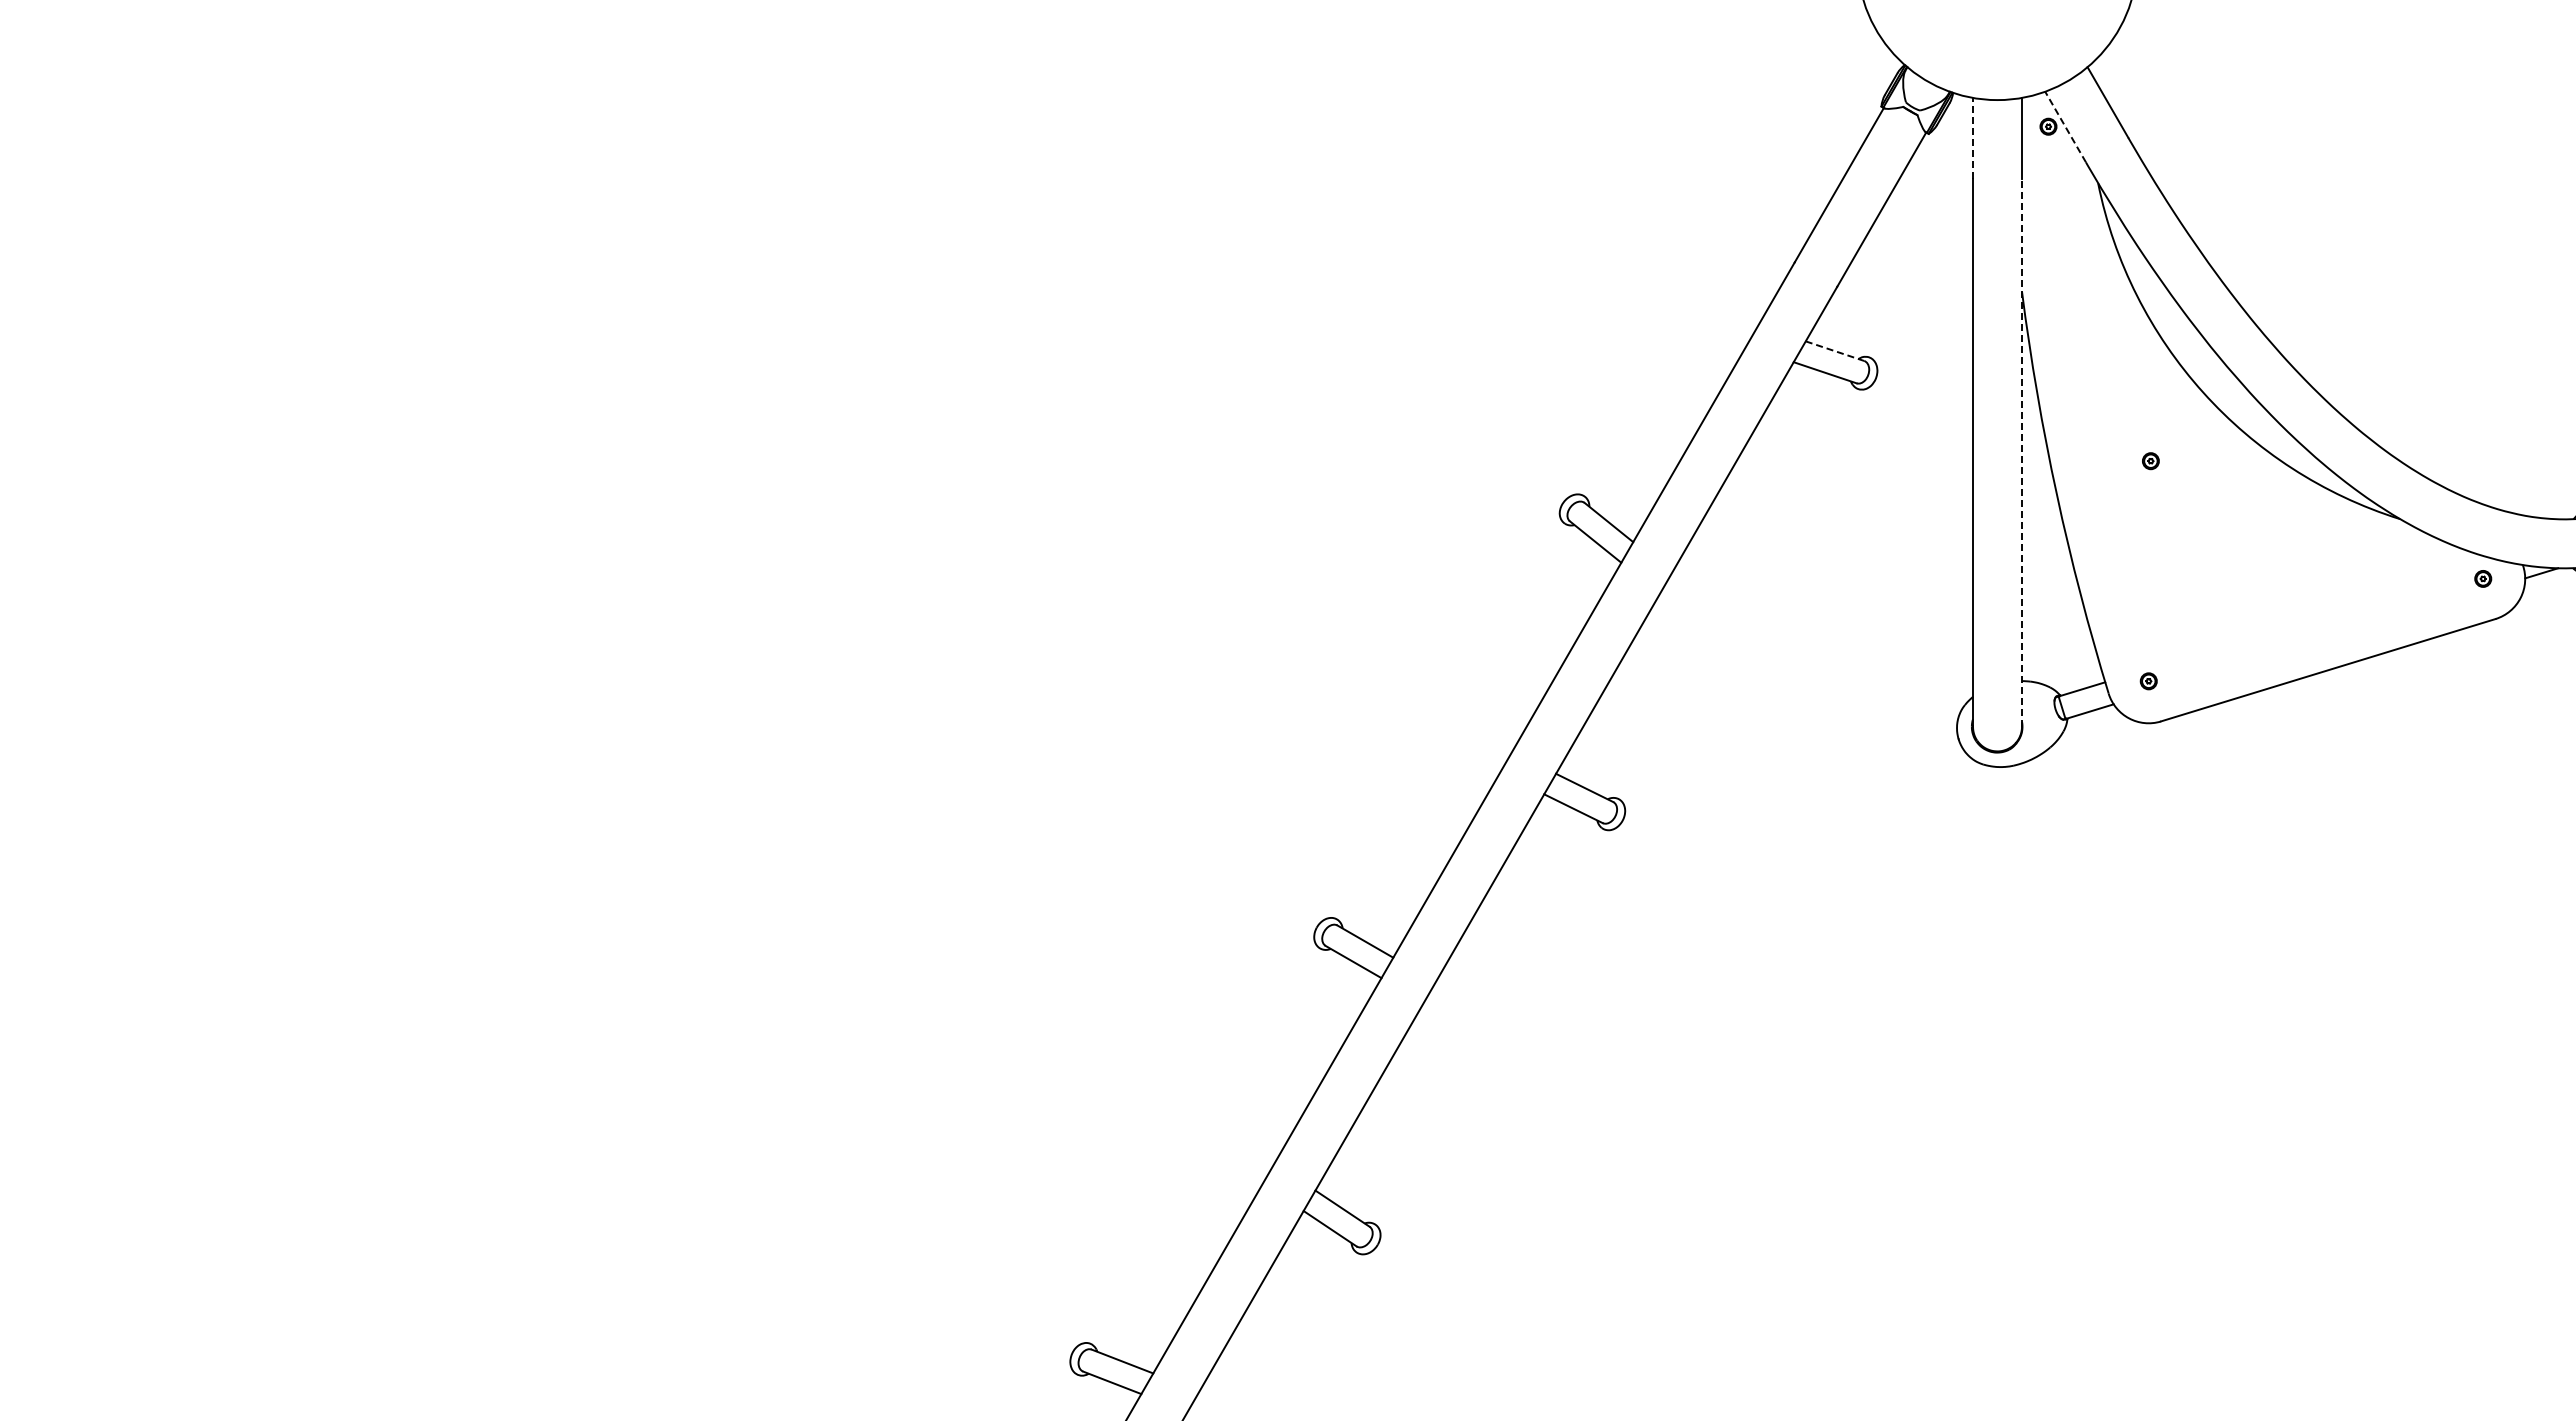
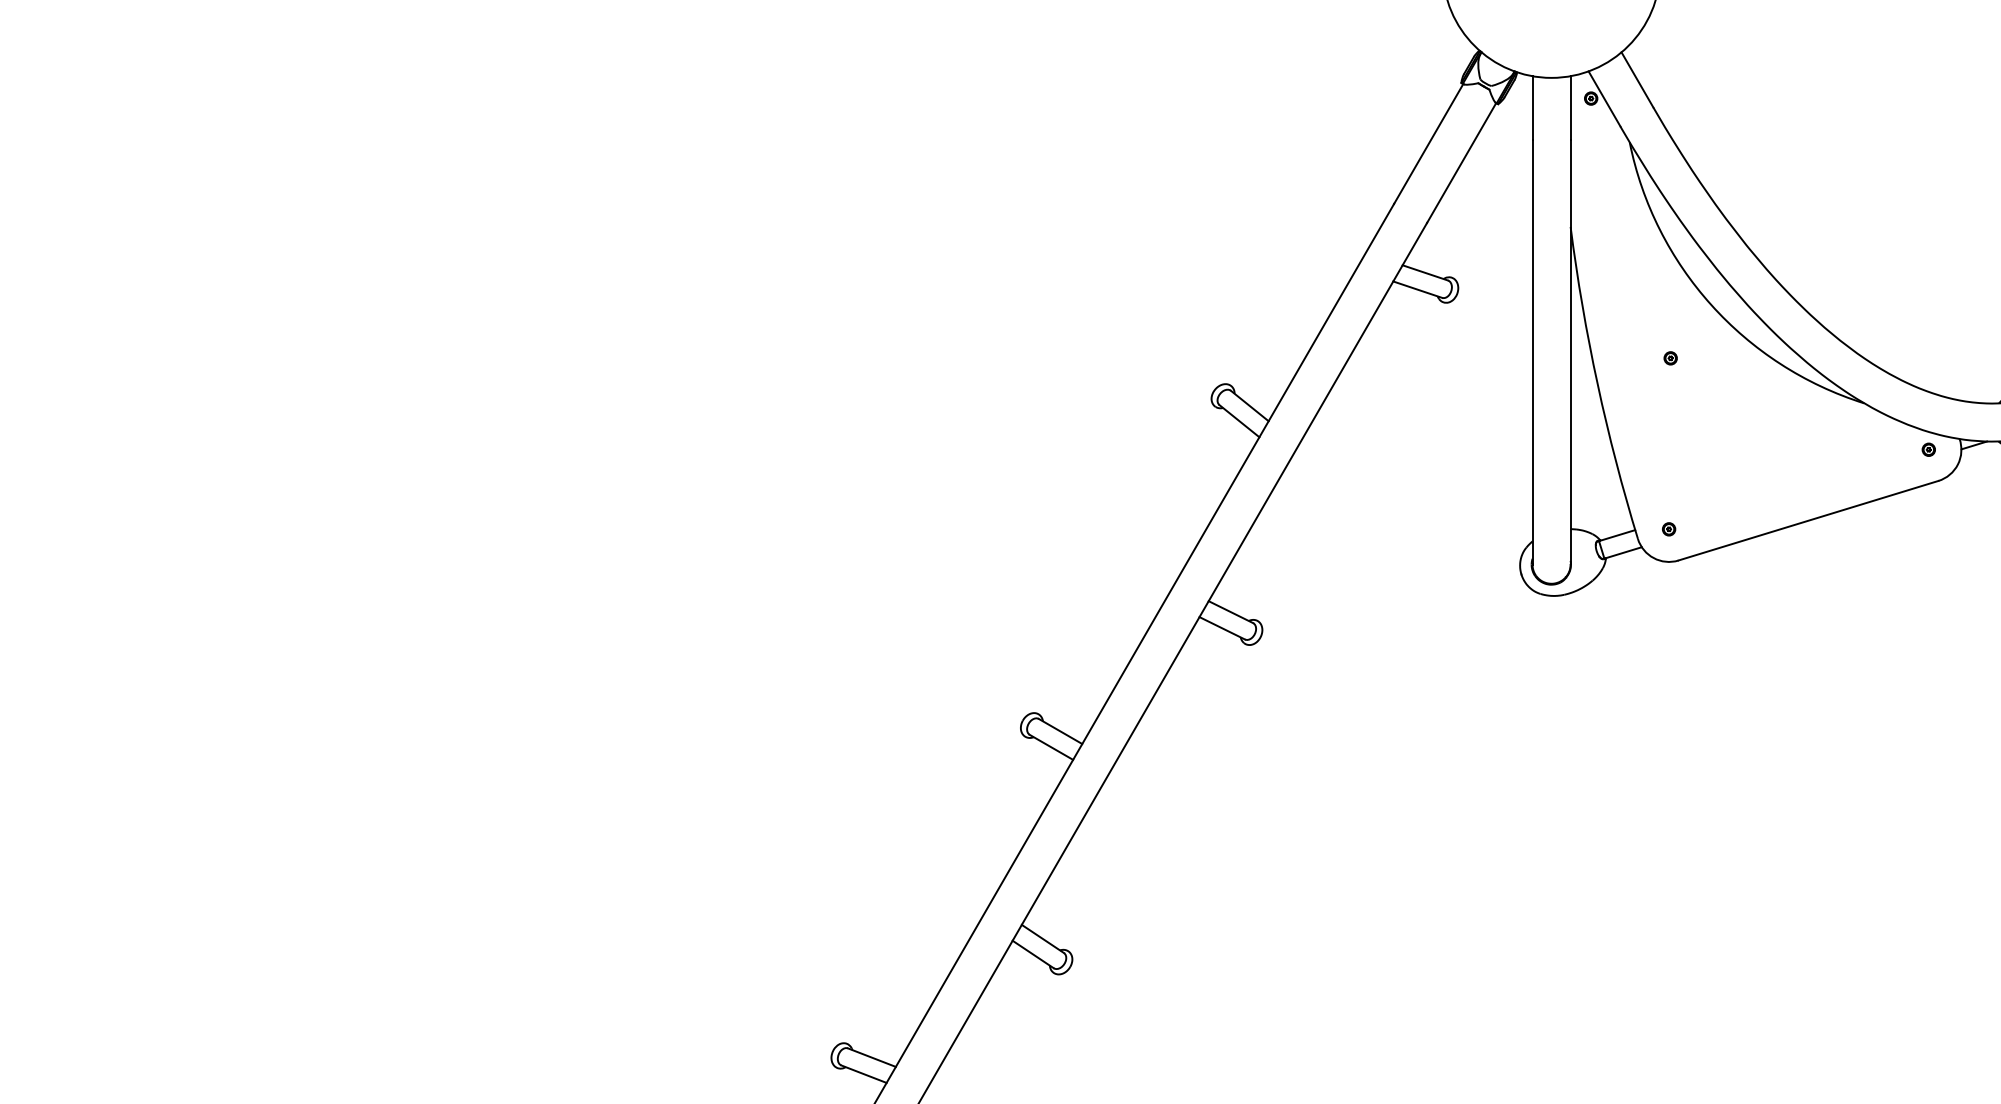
line: (2065, 127) -> (1604, 99), dashed -> solid
line: (1973, 138) -> (1532, 107), dashed -> solid
line: (1834, 351) -> (1424, 273), dashed -> solid
line: (2021, 453) -> (1570, 352), dashed -> solid

